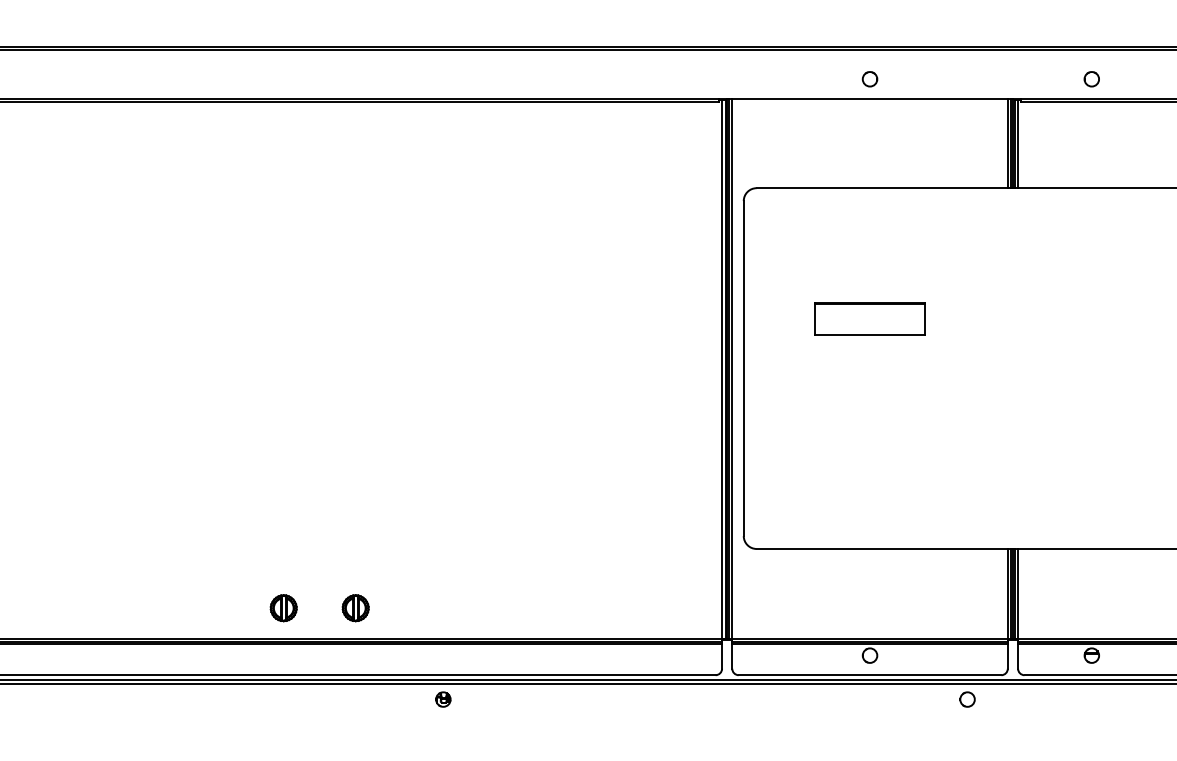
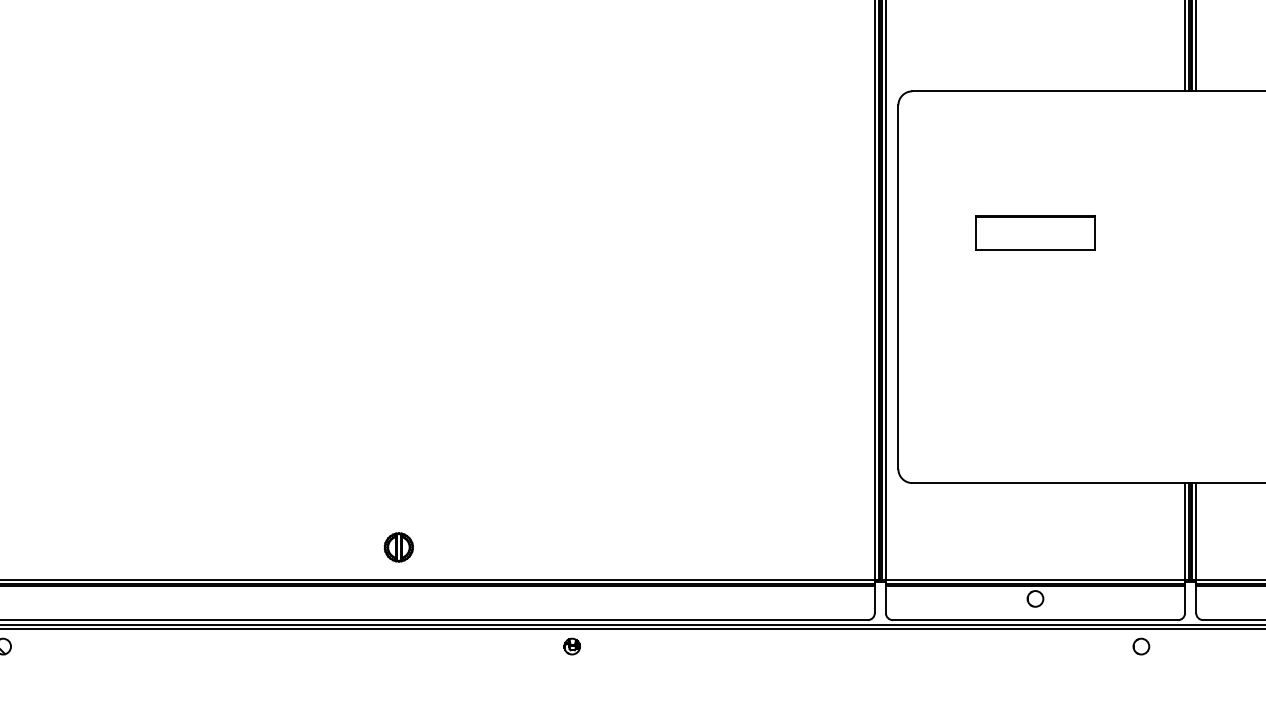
part: (355, 608) -> (476, 547), removed

